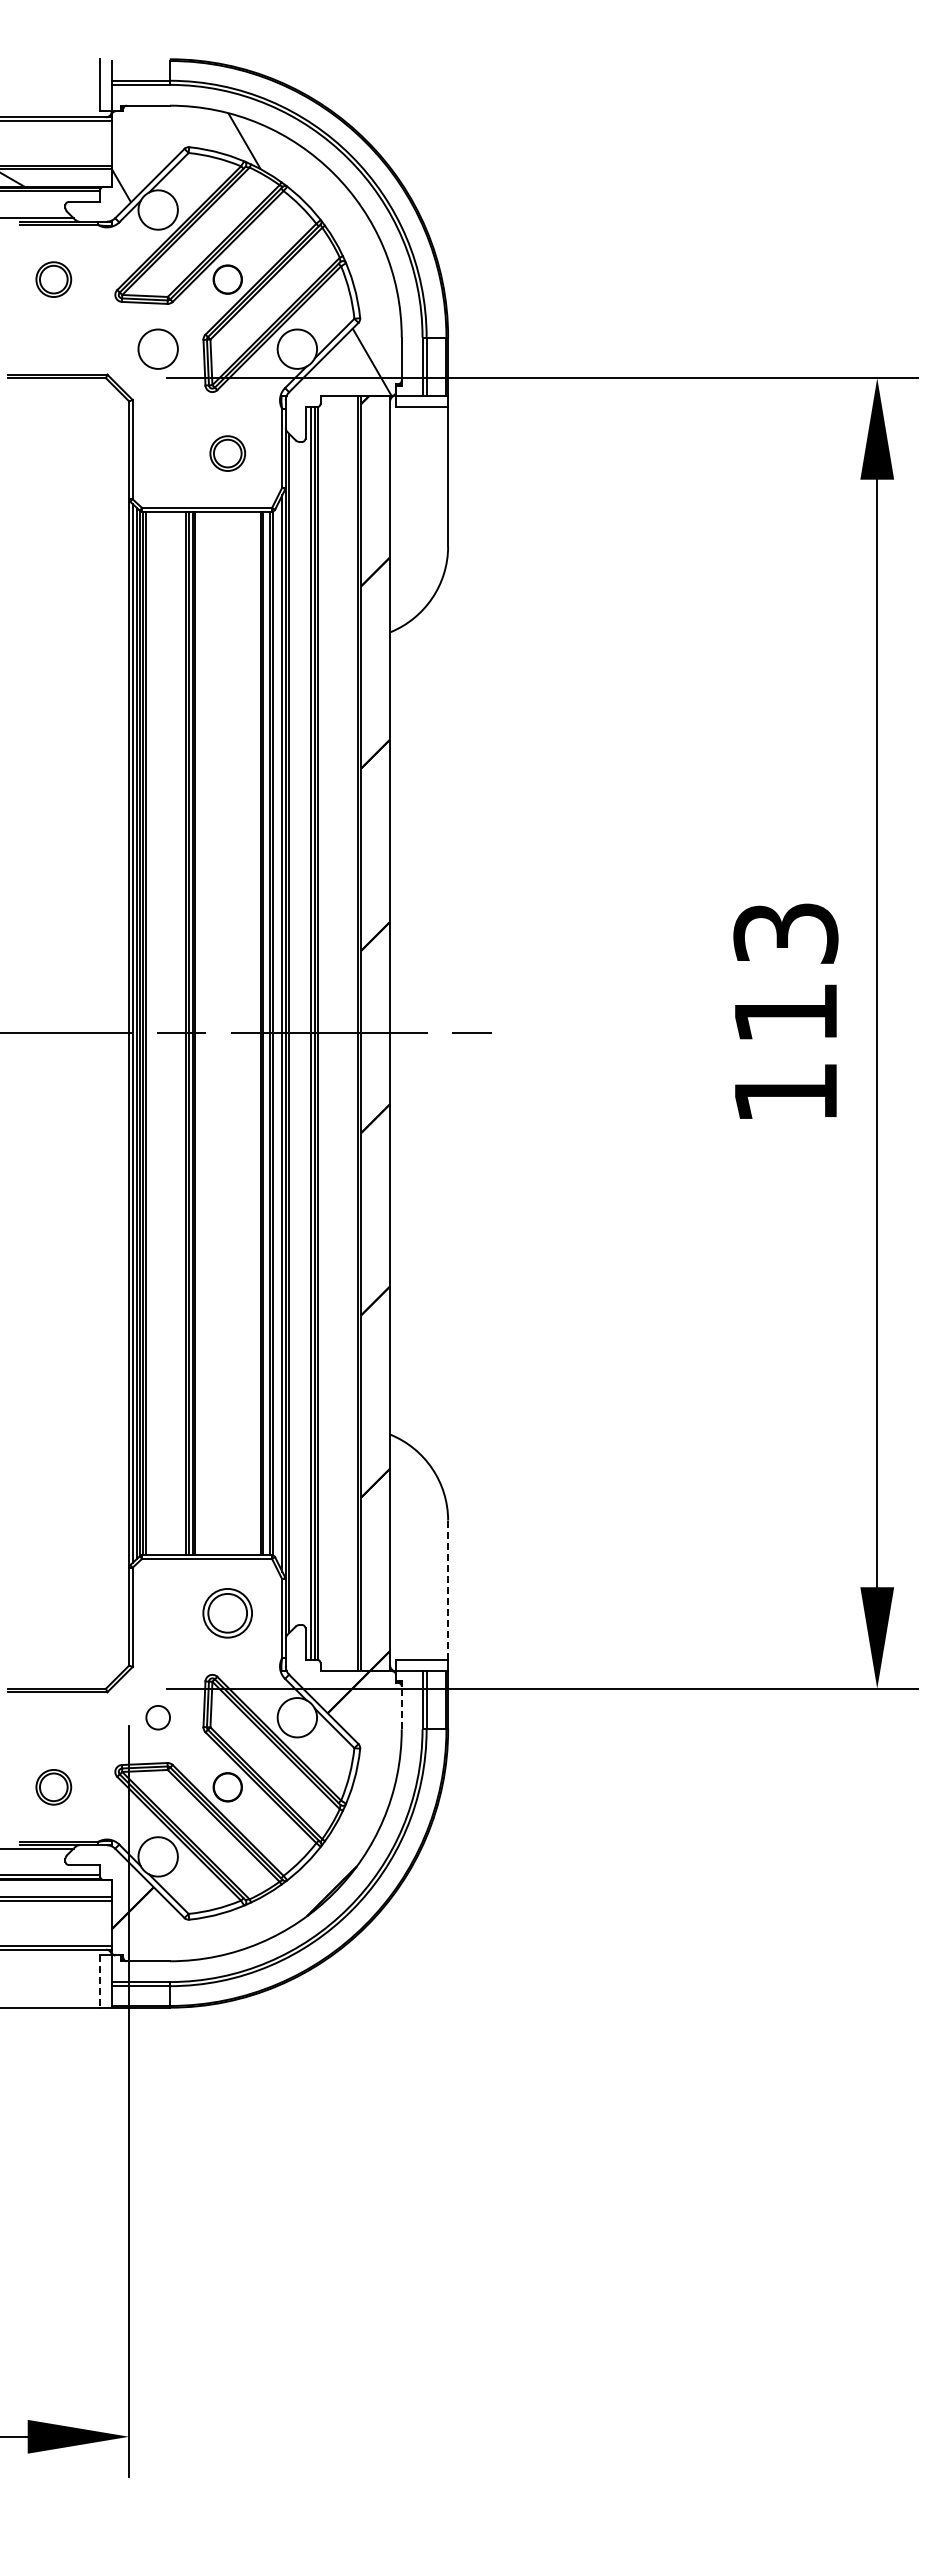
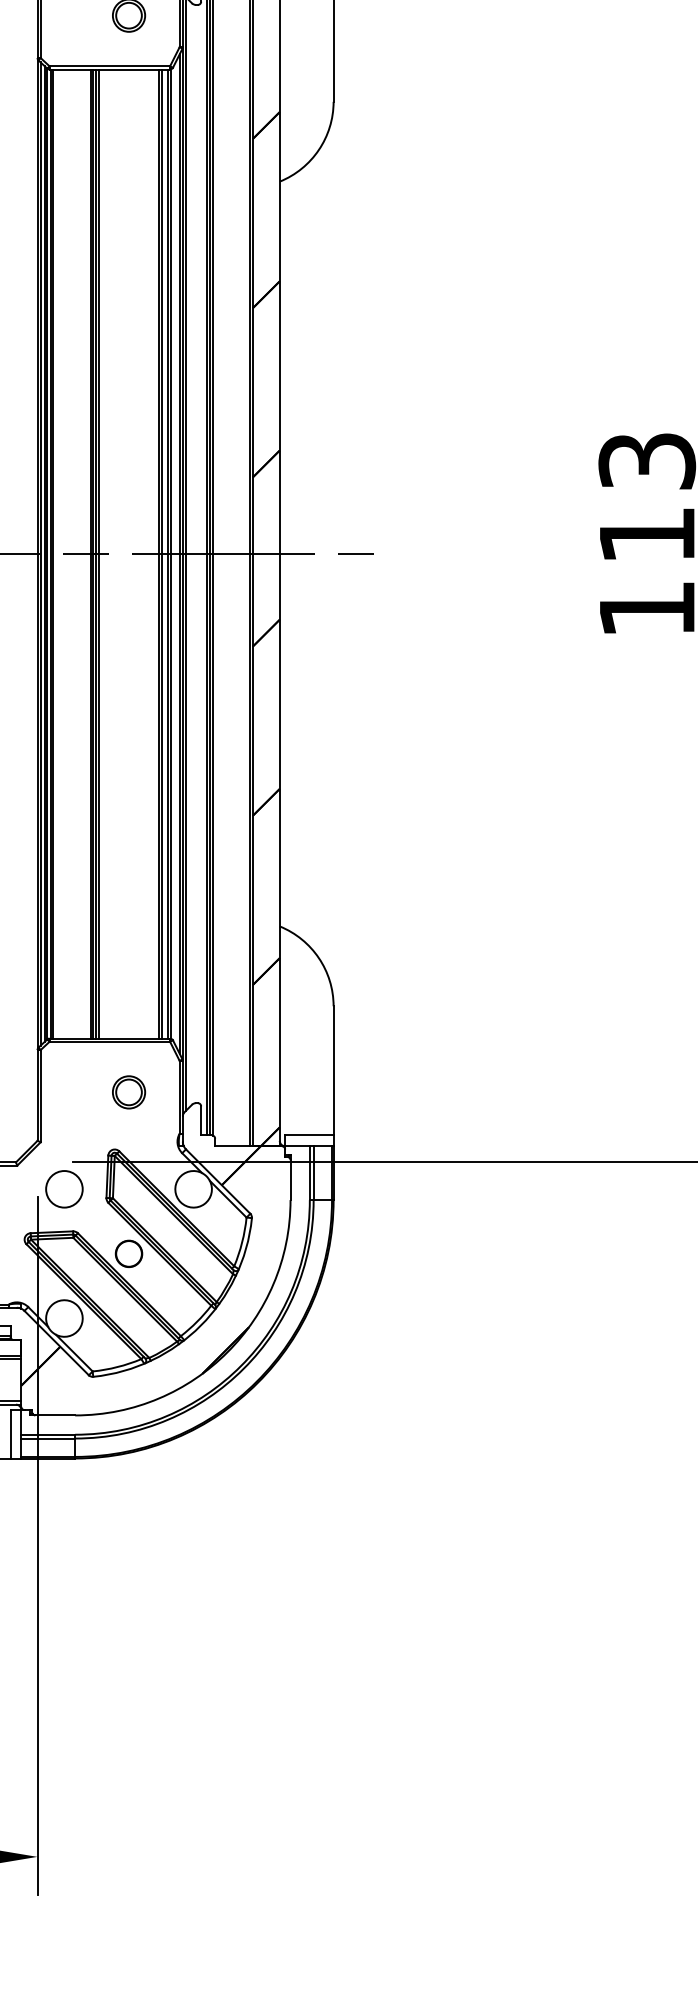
line: (448, 1590) -> (333, 1071), dashed -> solid
part: (227, 1613) -> (128, 1092), size x0.71
line: (401, 1707) -> (290, 1179), dashed -> solid
circle: (157, 1717) -> (63, 1189), size x1.67
line: (100, 1982) -> (10, 1435), dashed -> solid

